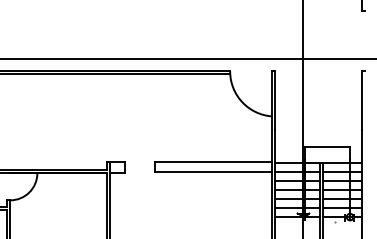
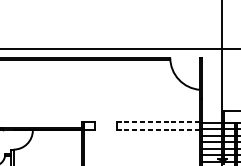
line: (213, 161) -> (158, 121), solid -> dashed
line: (213, 172) -> (158, 129), solid -> dashed

